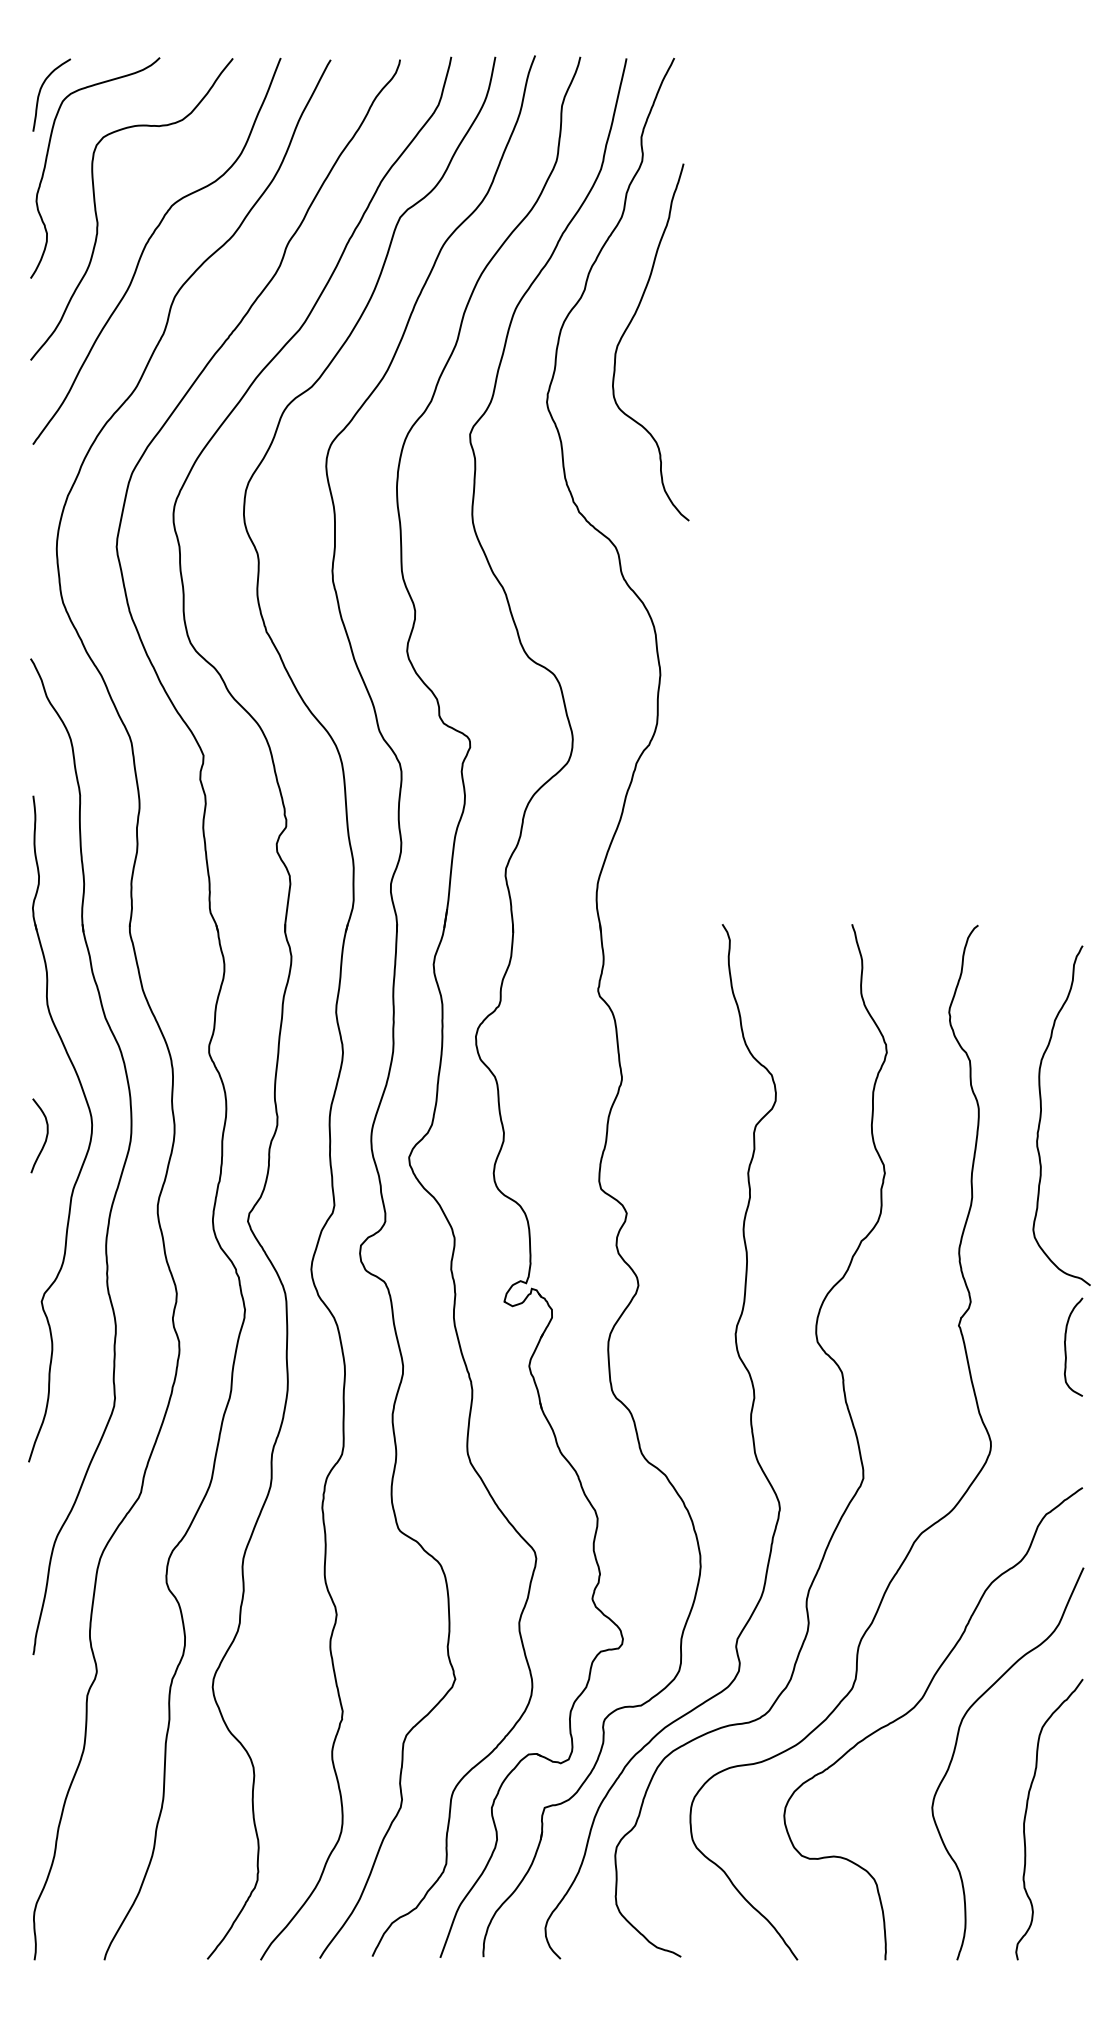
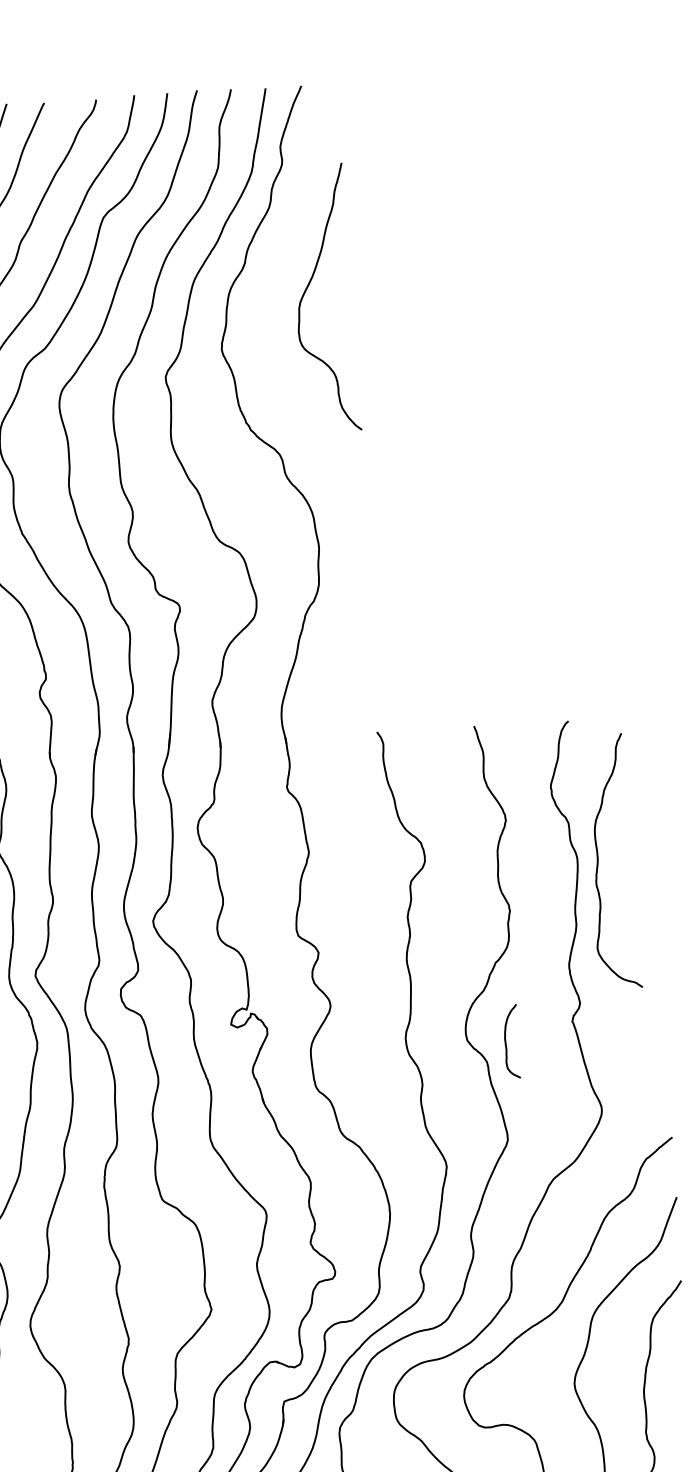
curve: (626, 331) -> (306, 291), moved
curve: (1041, 1115) -> (598, 862), moved
curve: (1066, 1346) -> (506, 1041), moved

